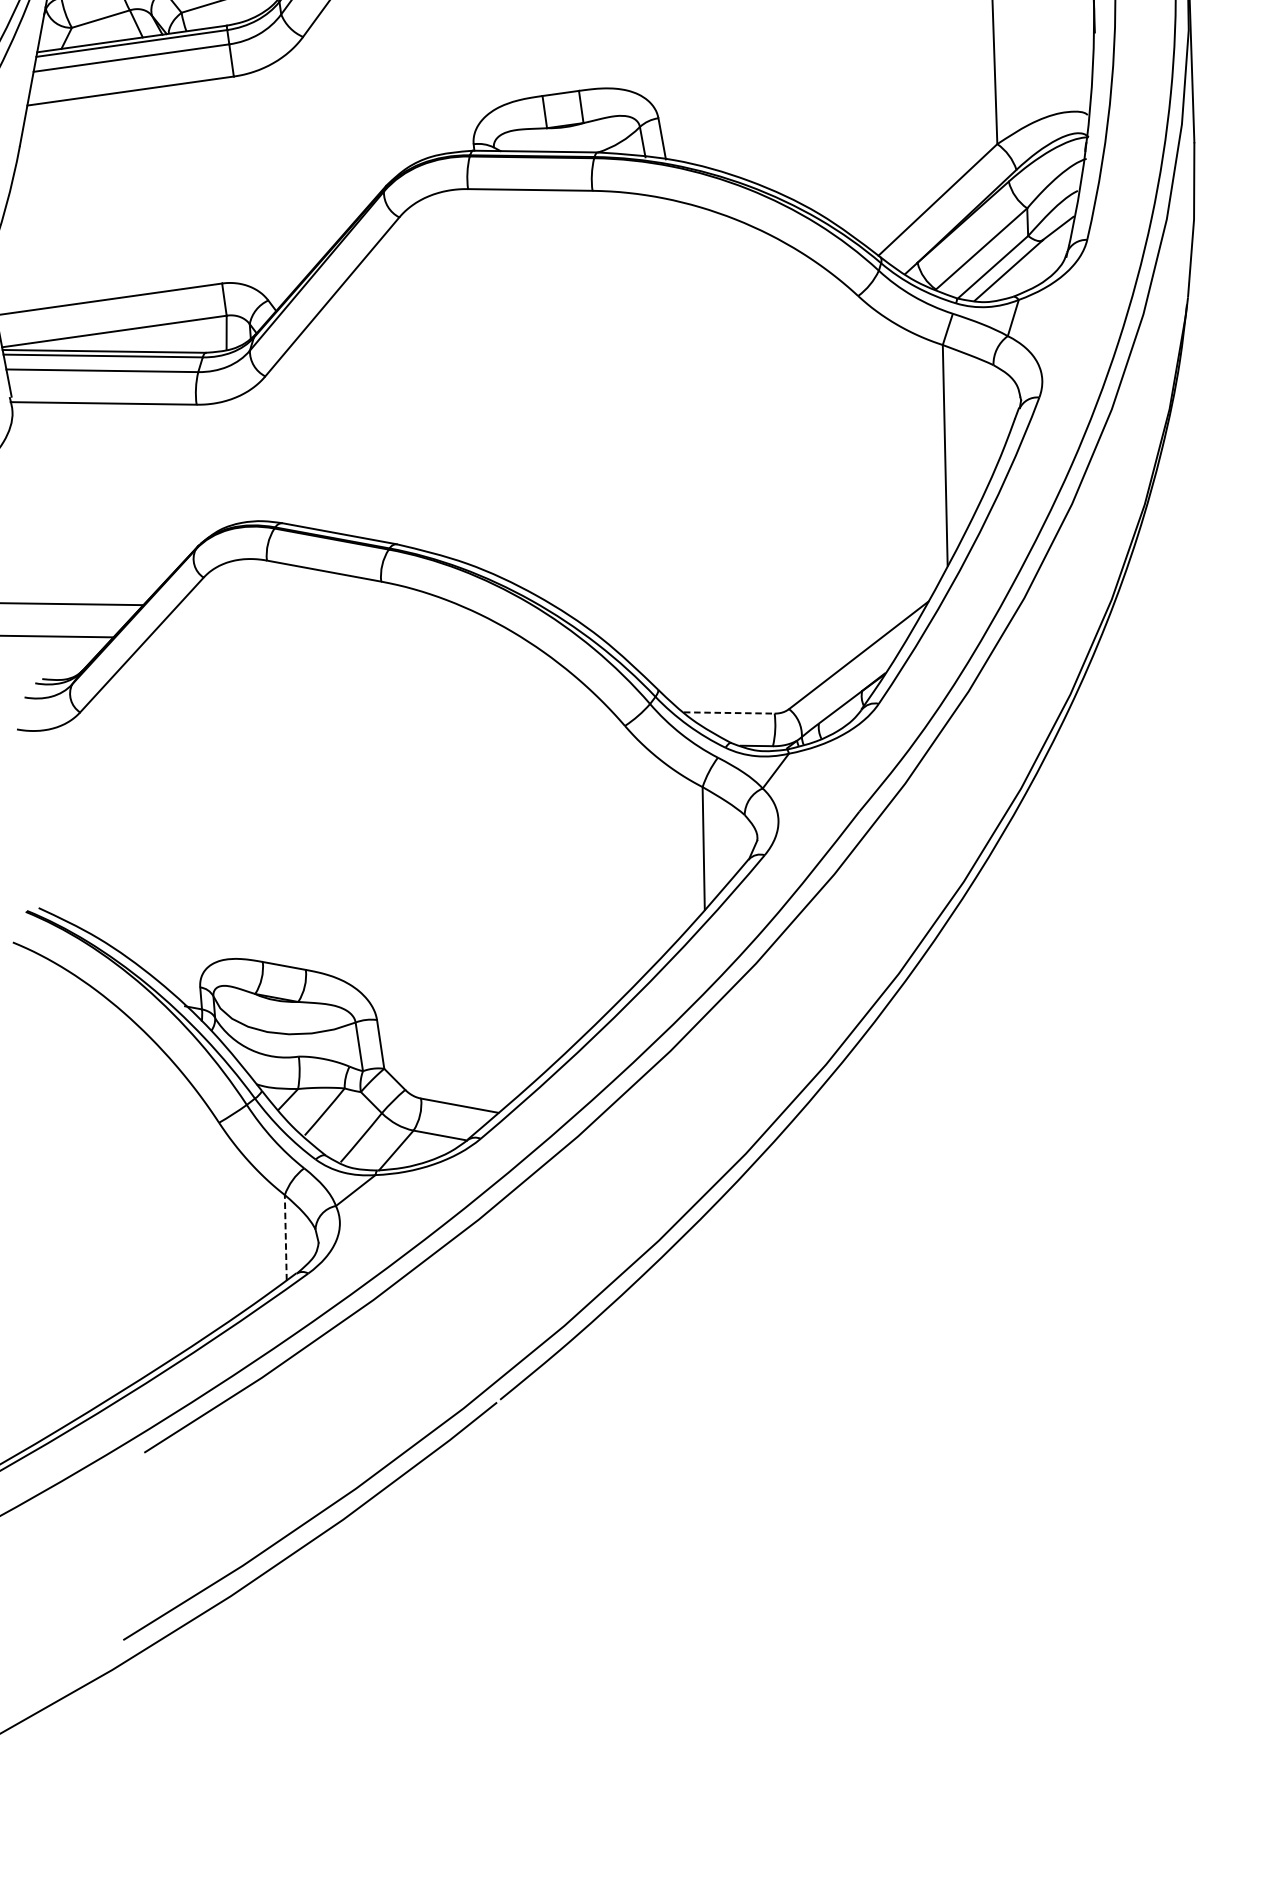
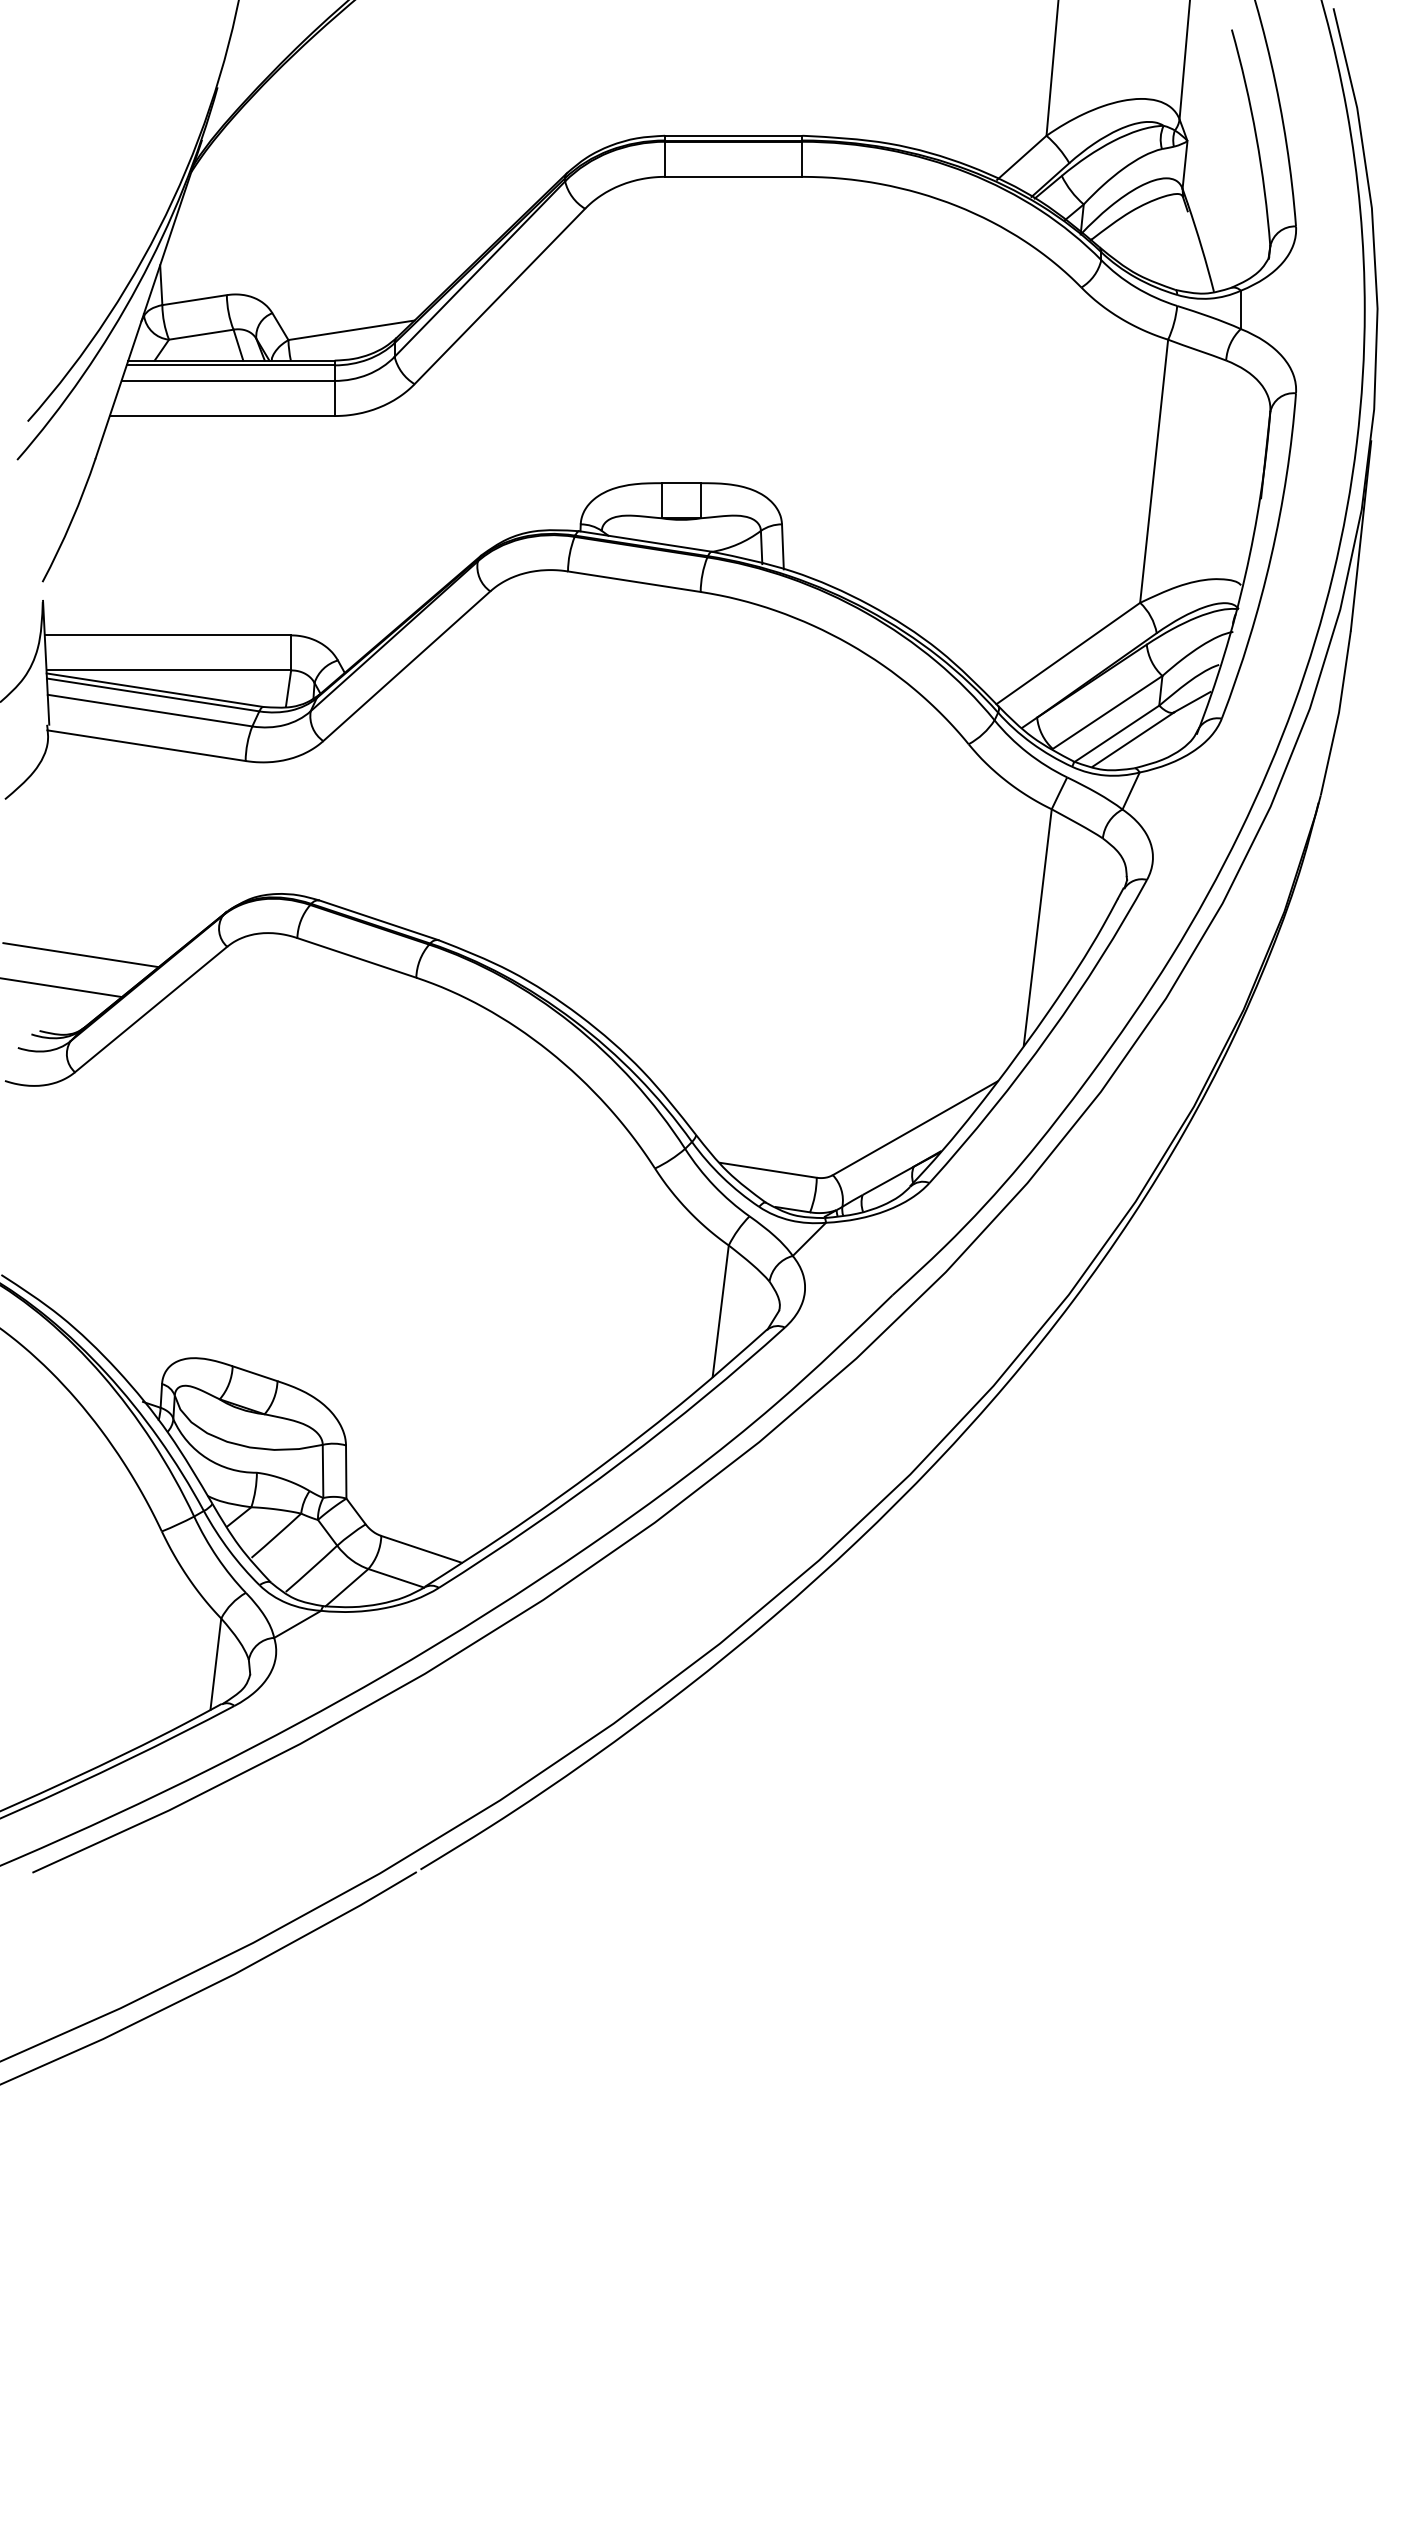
line: (729, 713) -> (768, 1170), dashed -> solid
line: (285, 1237) -> (215, 1663), dashed -> solid

